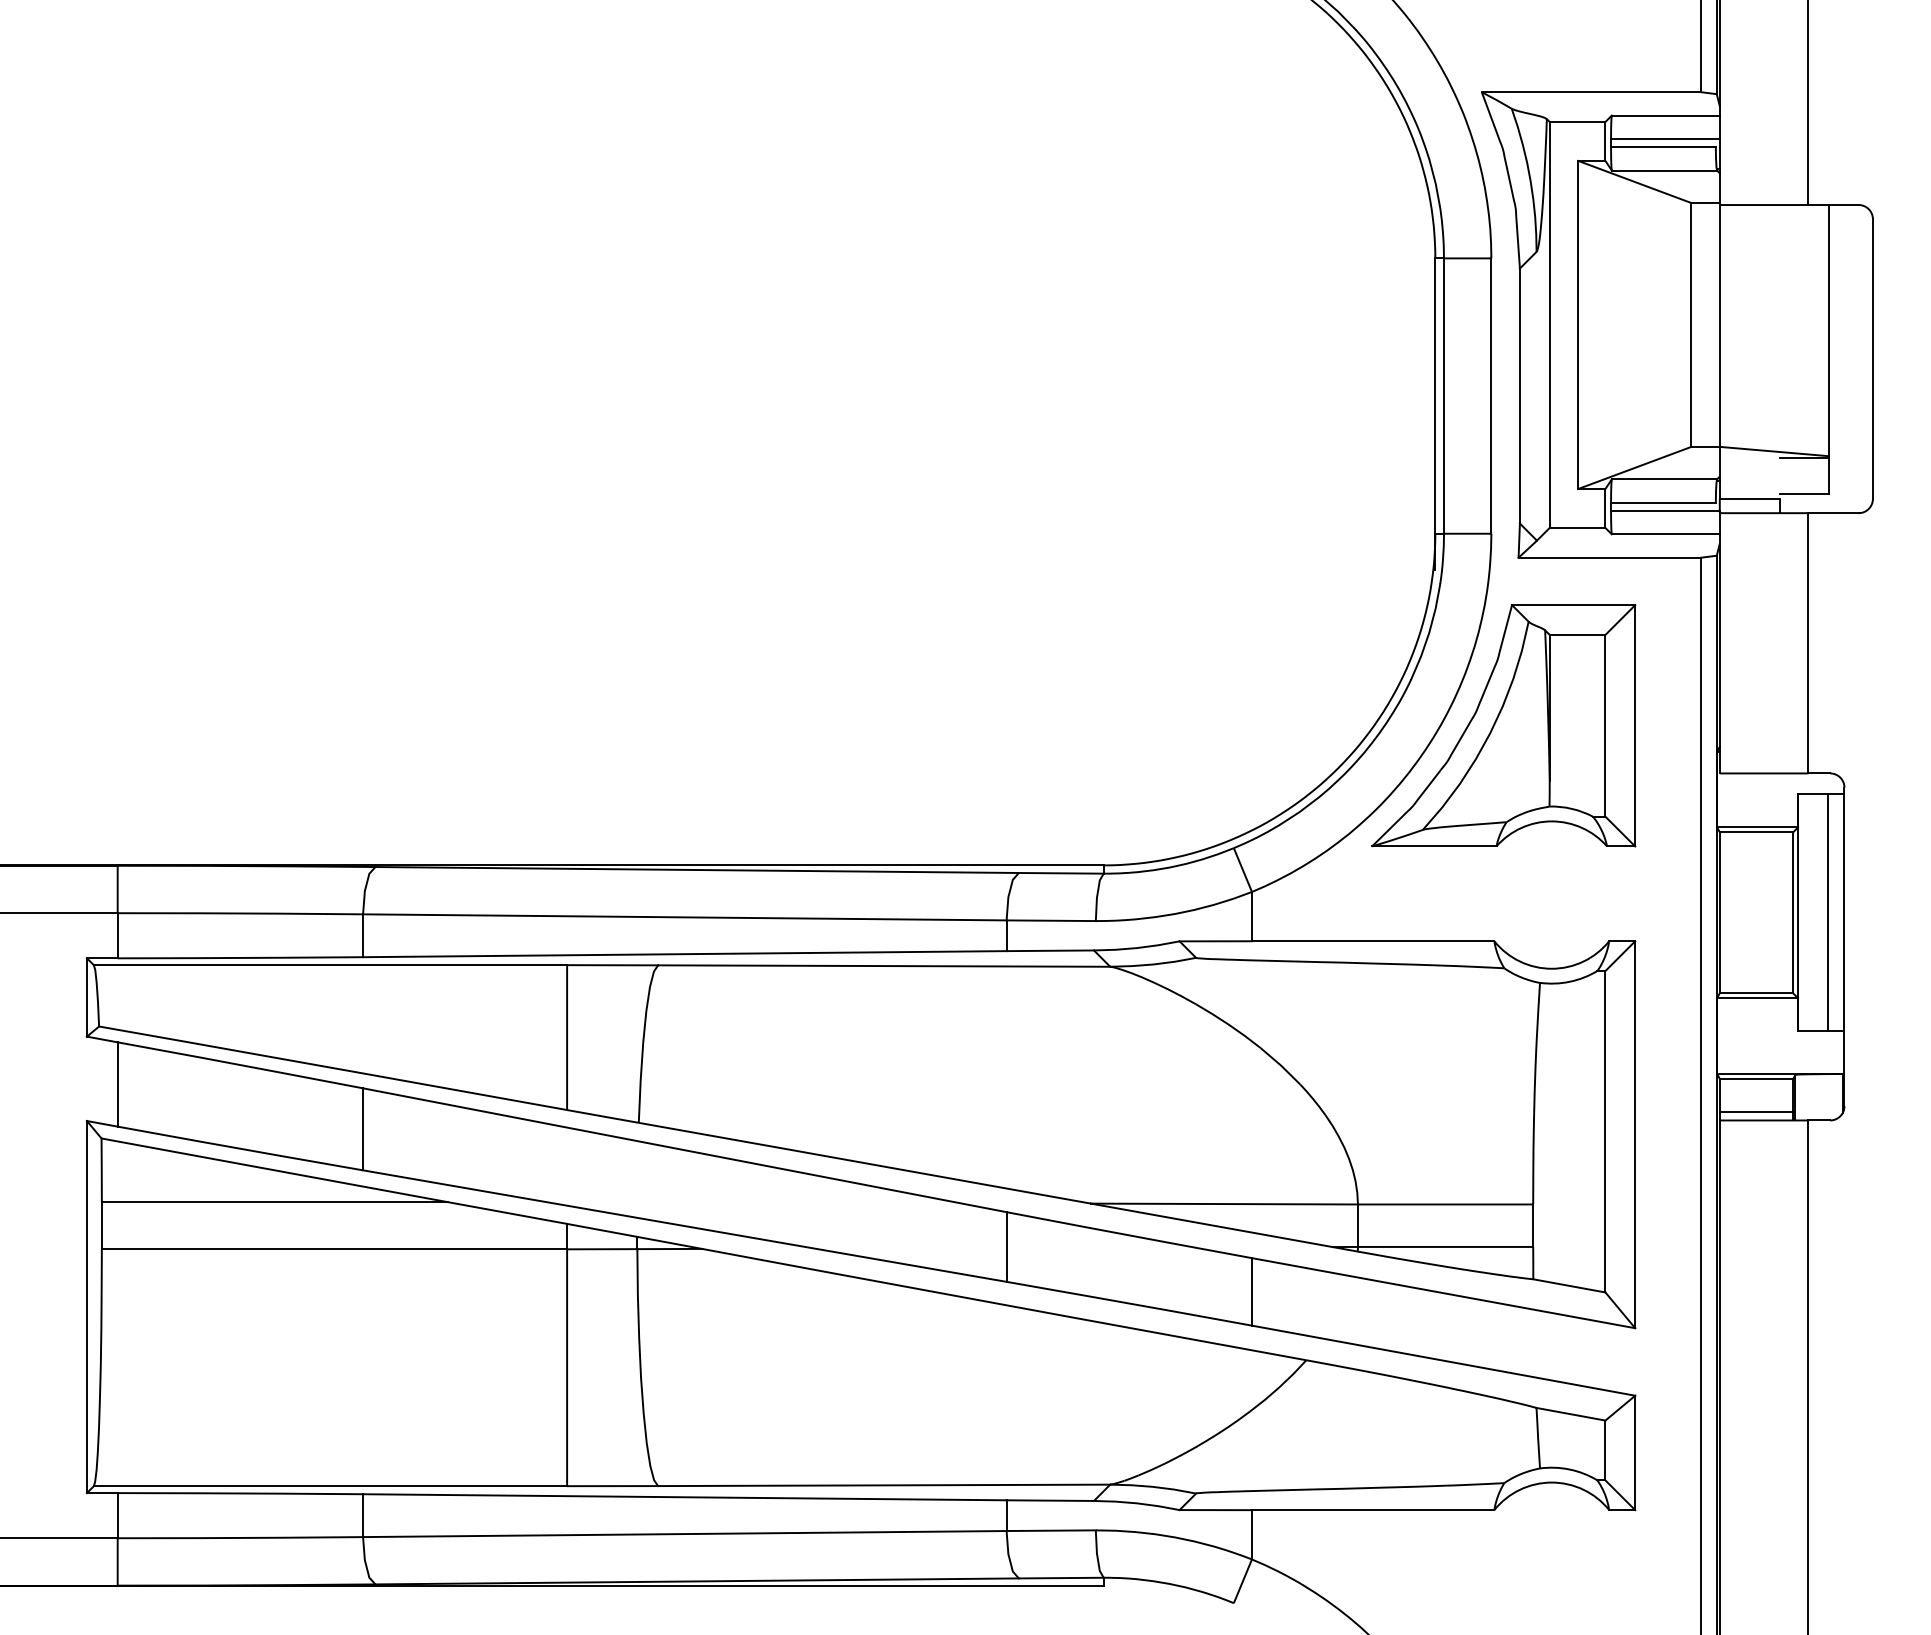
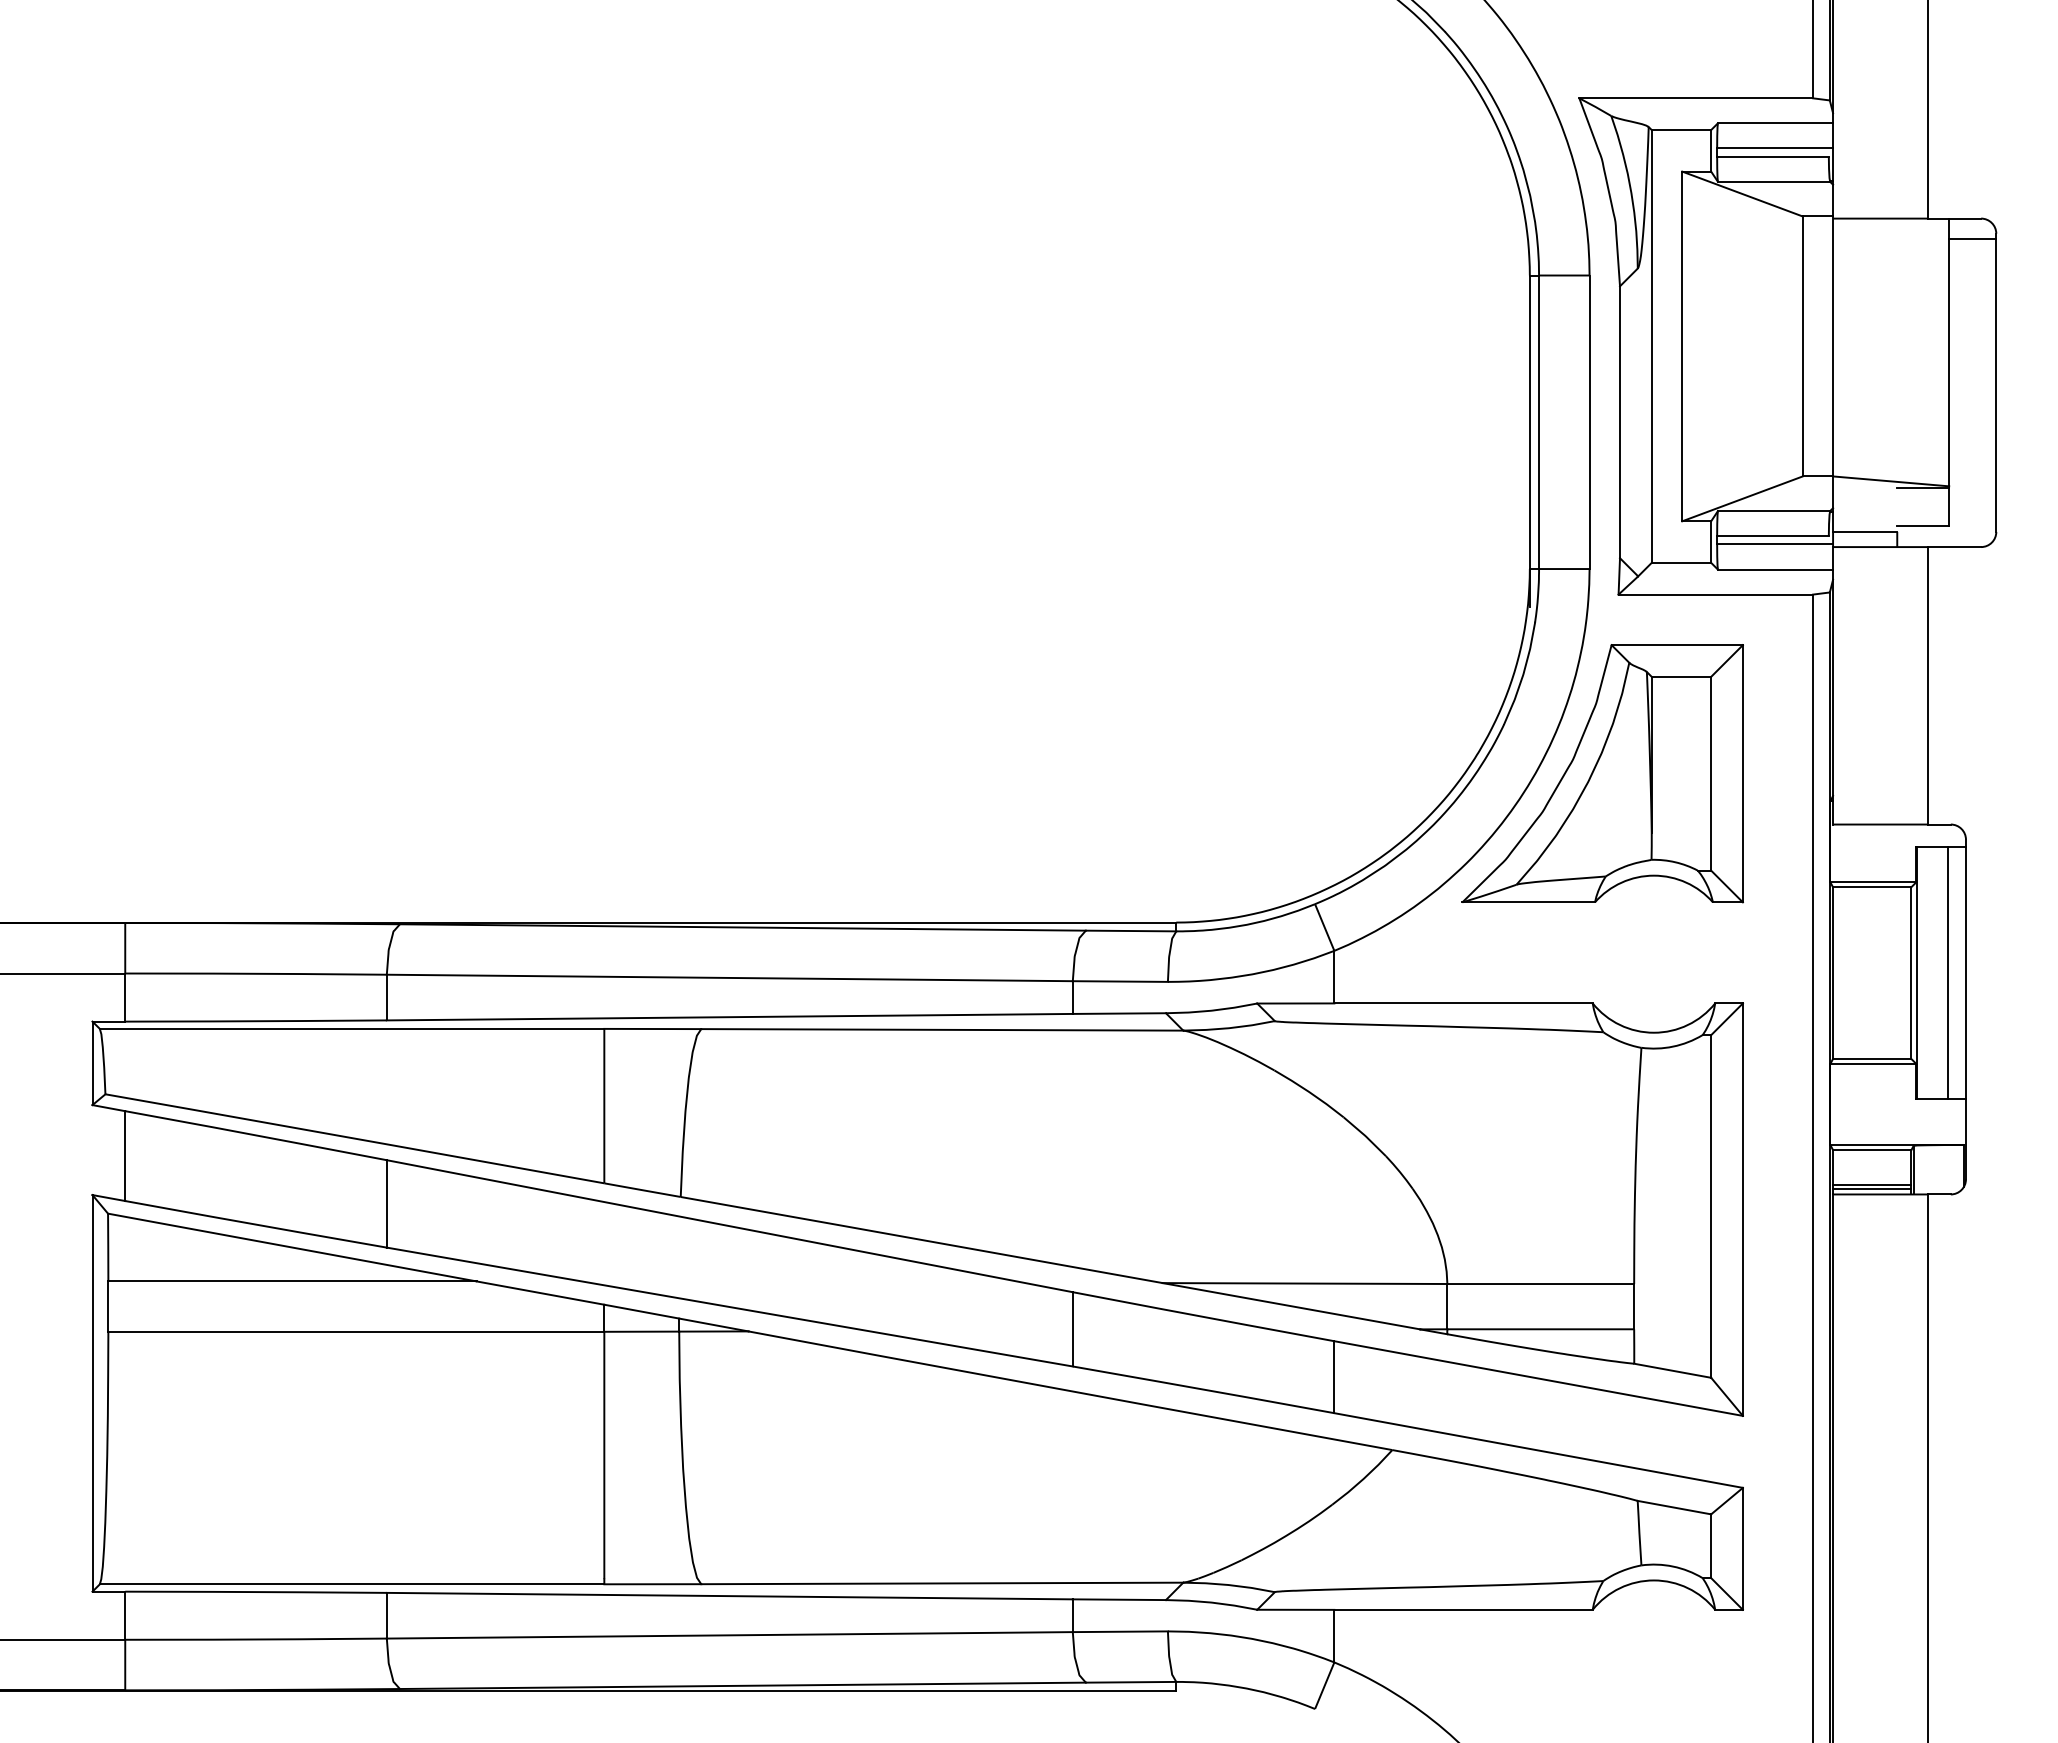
line: (1850, 223) -> (1972, 238), added
line: (1756, 1114) -> (1872, 1188), added

